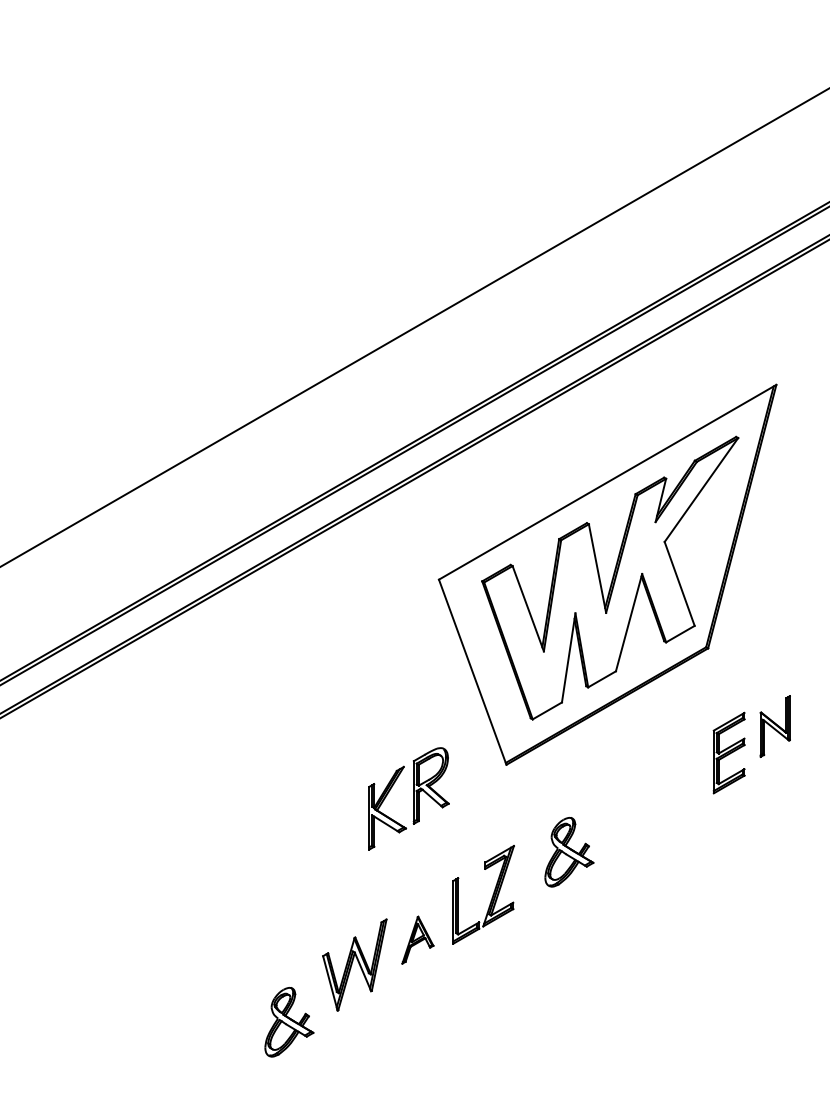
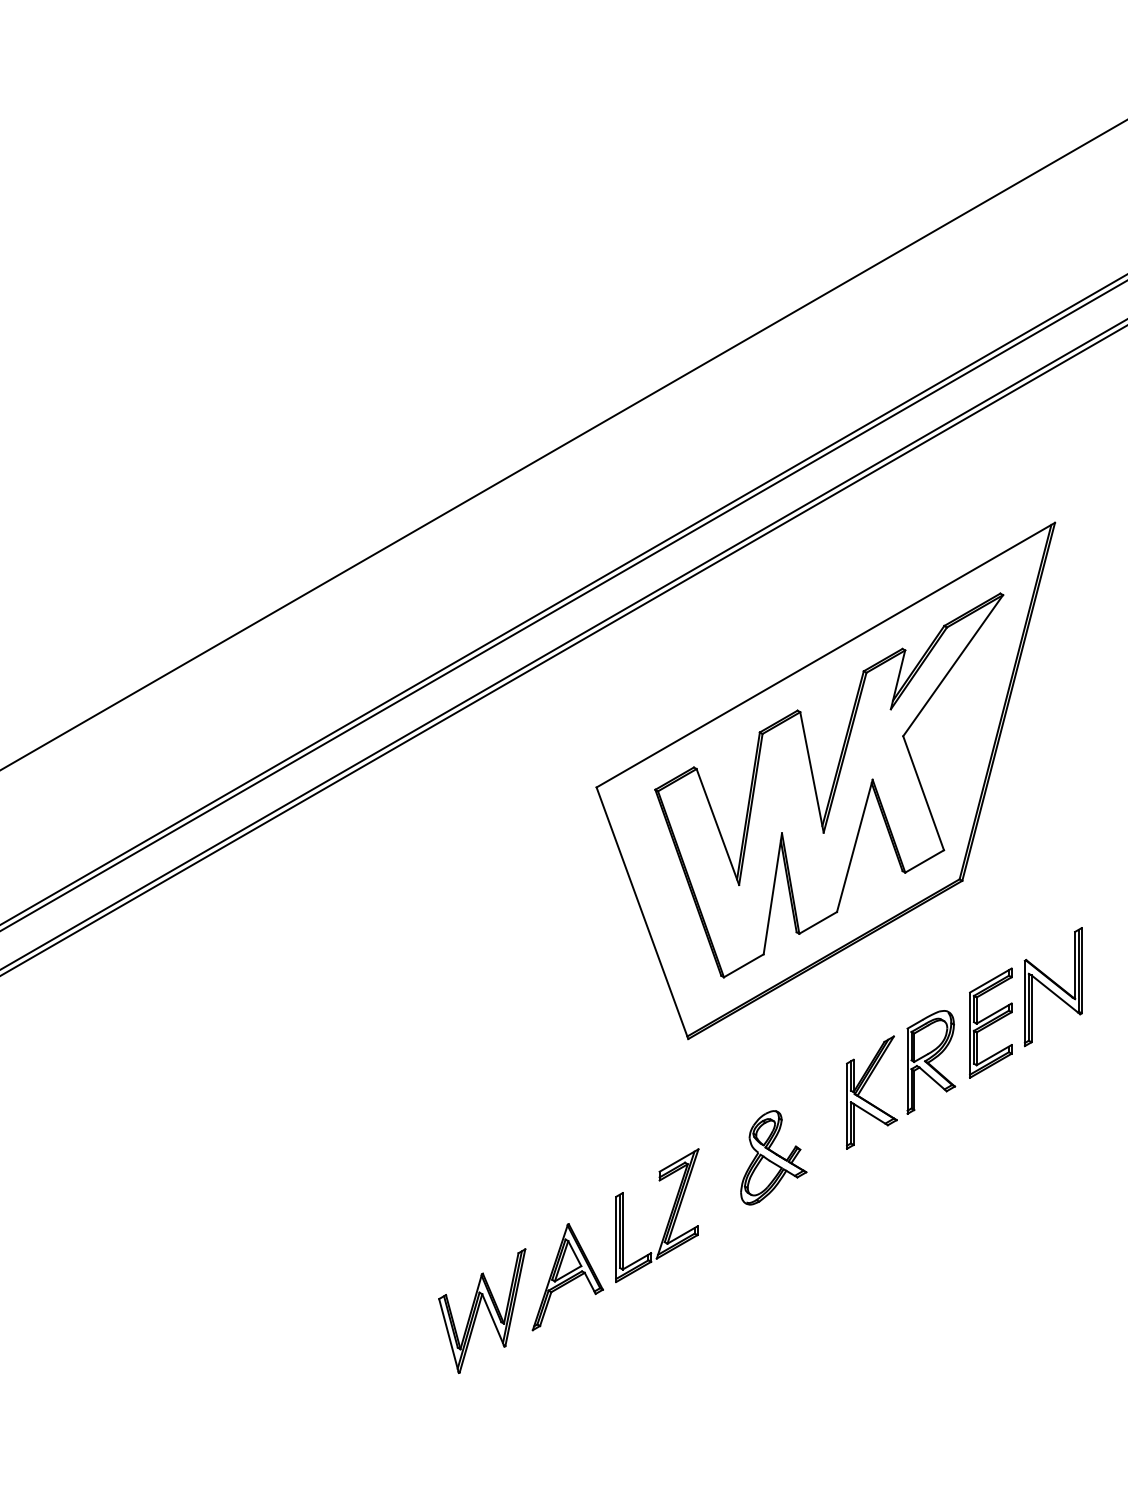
part: (775, 726) -> (1053, 986), size x1.43
part: (408, 798) -> (900, 1079), moved
part: (417, 940) -> (567, 1277), size x1.67
part: (289, 1022) -> (393, 1389), removed

